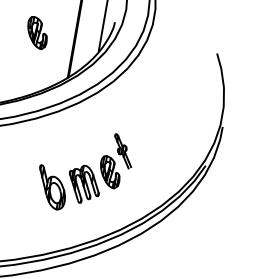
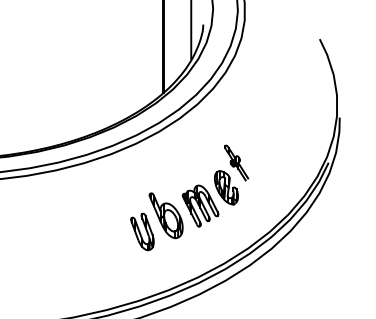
part: (37, 32) -> (121, 50), removed
part: (28, 198) -> (142, 231), added

